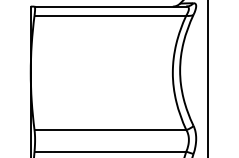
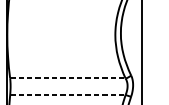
line: (110, 129) -> (67, 78), solid -> dashed
line: (110, 151) -> (67, 94), solid -> dashed

